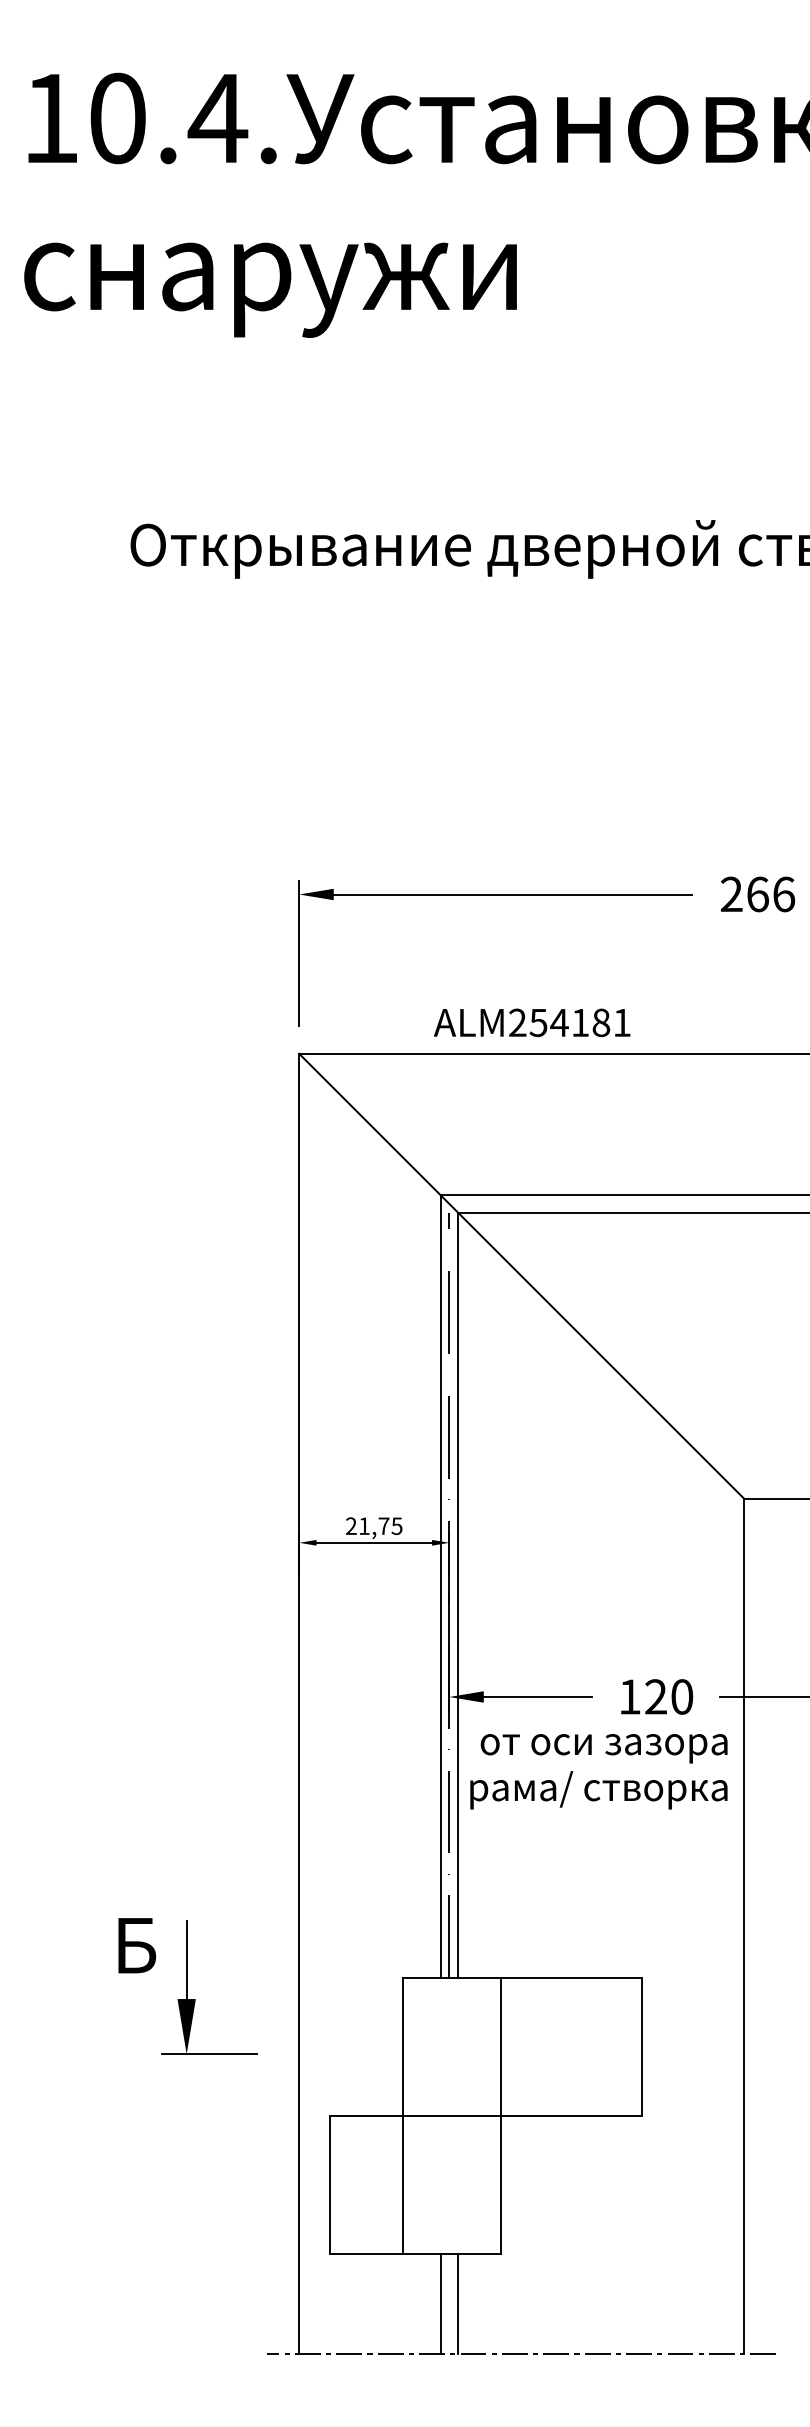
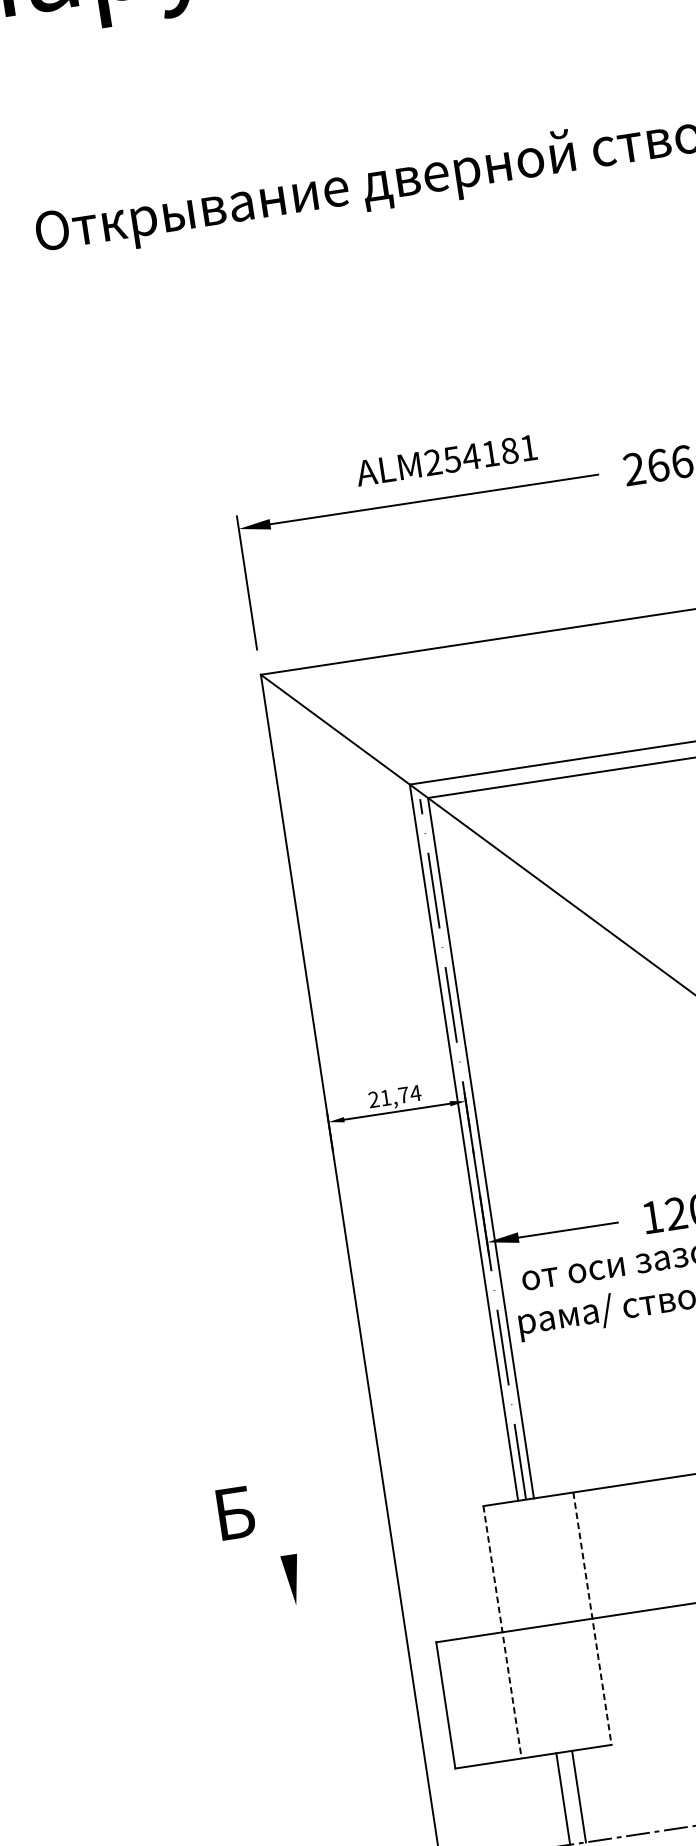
text: (532, 1022) -> (446, 460), moved
text: (396, 1526) -> (415, 1093), 21,75 -> 21,74
line: (186, 1960) -> (283, 1519), removed
line: (208, 2054) -> (316, 1602), removed
line: (402, 2116) -> (502, 1632), solid -> dashed
line: (501, 2116) -> (592, 1618), solid -> dashed

